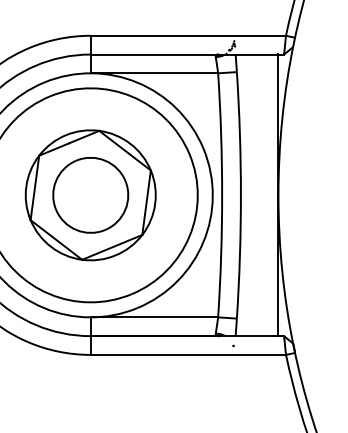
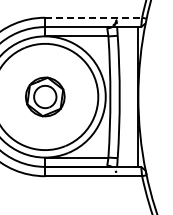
line: (190, 35) -> (94, 17), solid -> dashed
part: (91, 194) -> (45, 96), size x0.6

